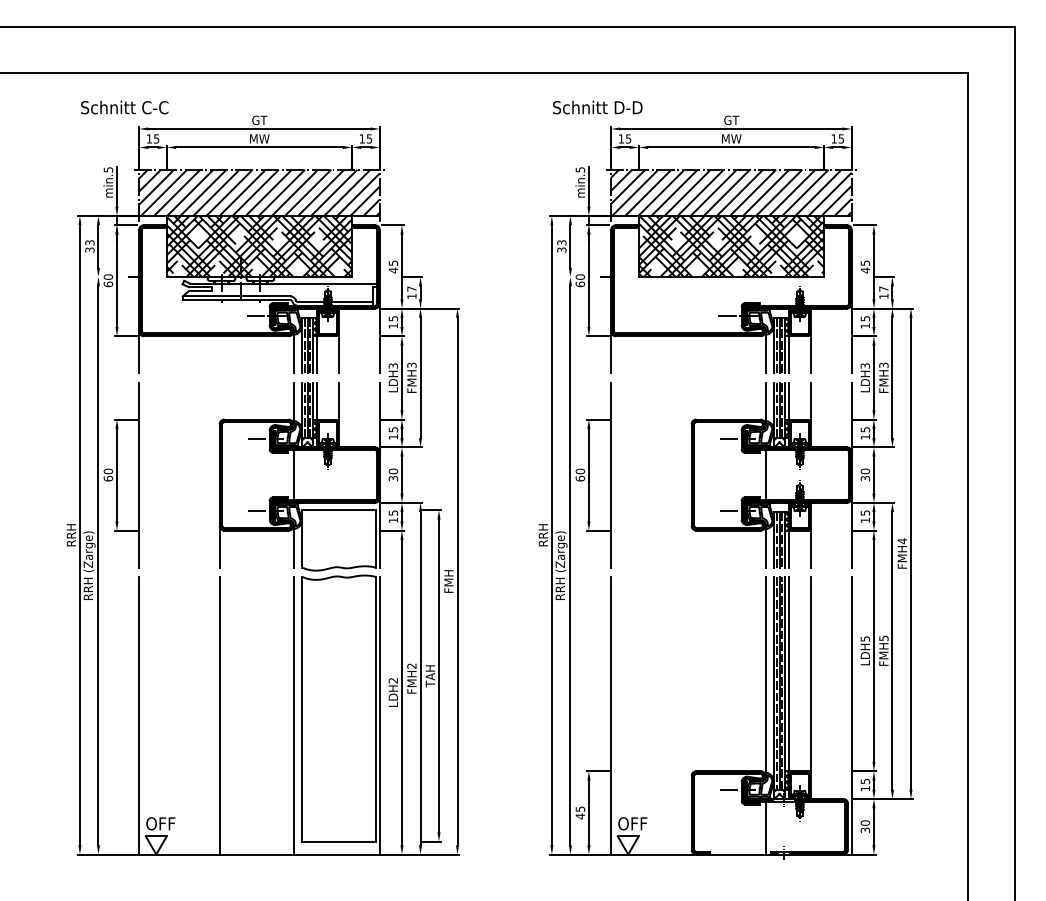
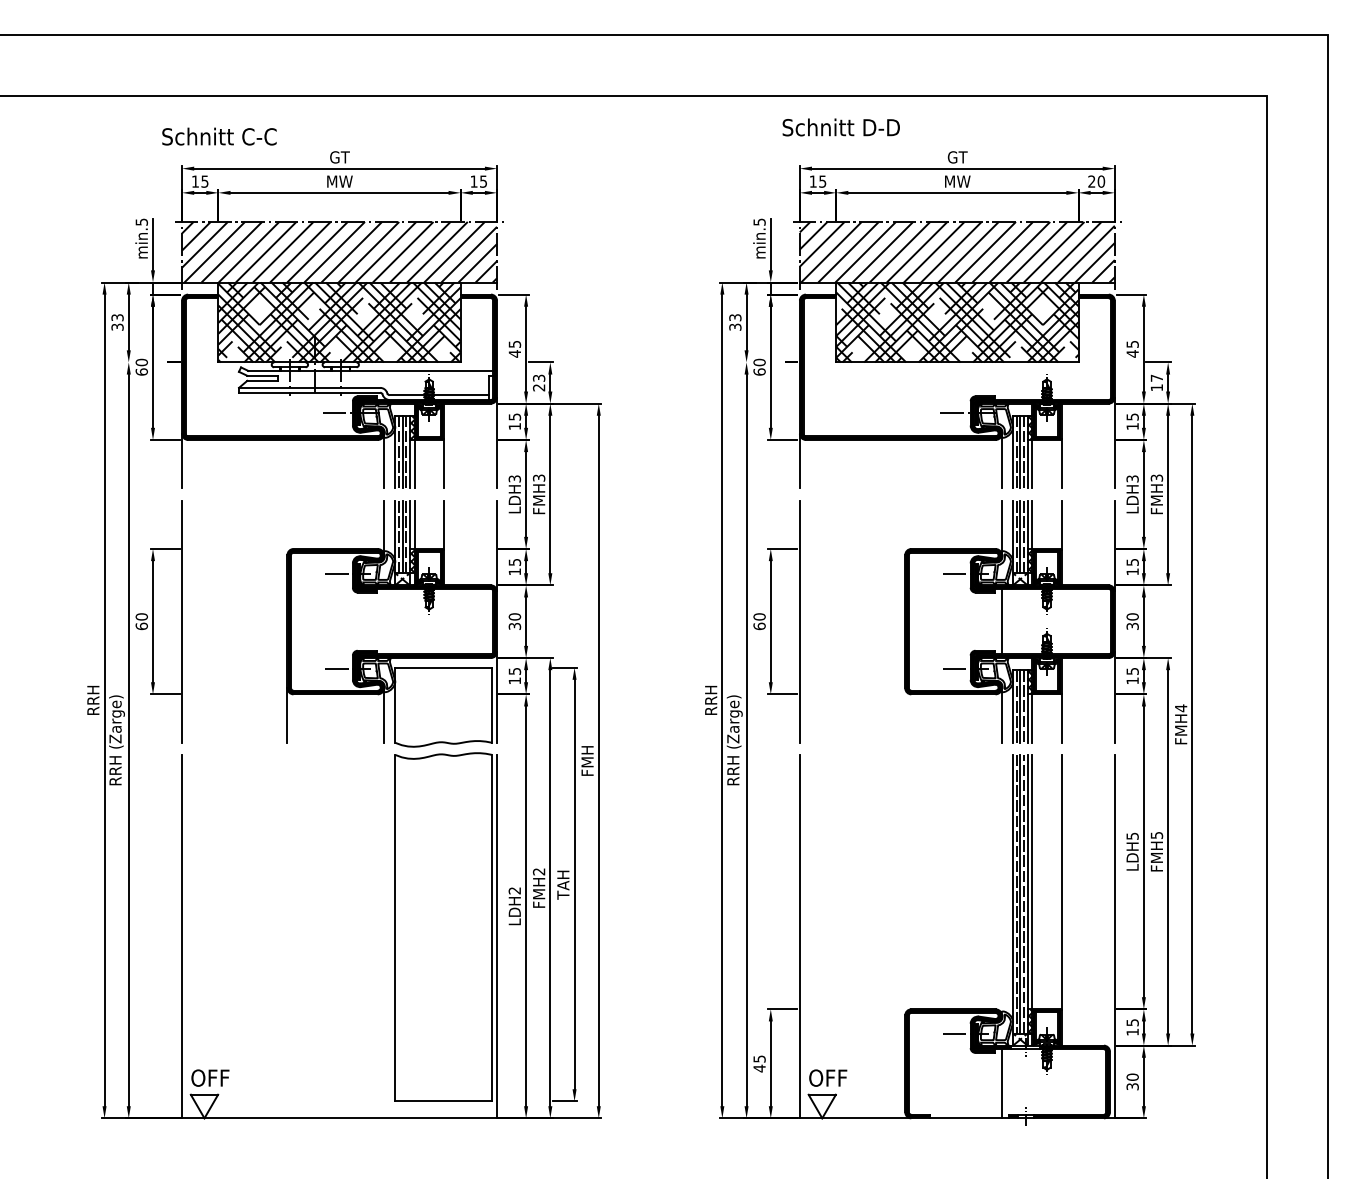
text: (124, 107) -> (219, 136), moved
text: (597, 107) -> (840, 127), moved
text: (837, 138) -> (1096, 181), 15 -> 20
text: (411, 292) -> (538, 382), 17 -> 23
line: (293, 475) -> (384, 622), removed
line: (765, 675) -> (1001, 884), removed
line: (219, 715) -> (287, 936), removed
line: (293, 715) -> (384, 936), removed

